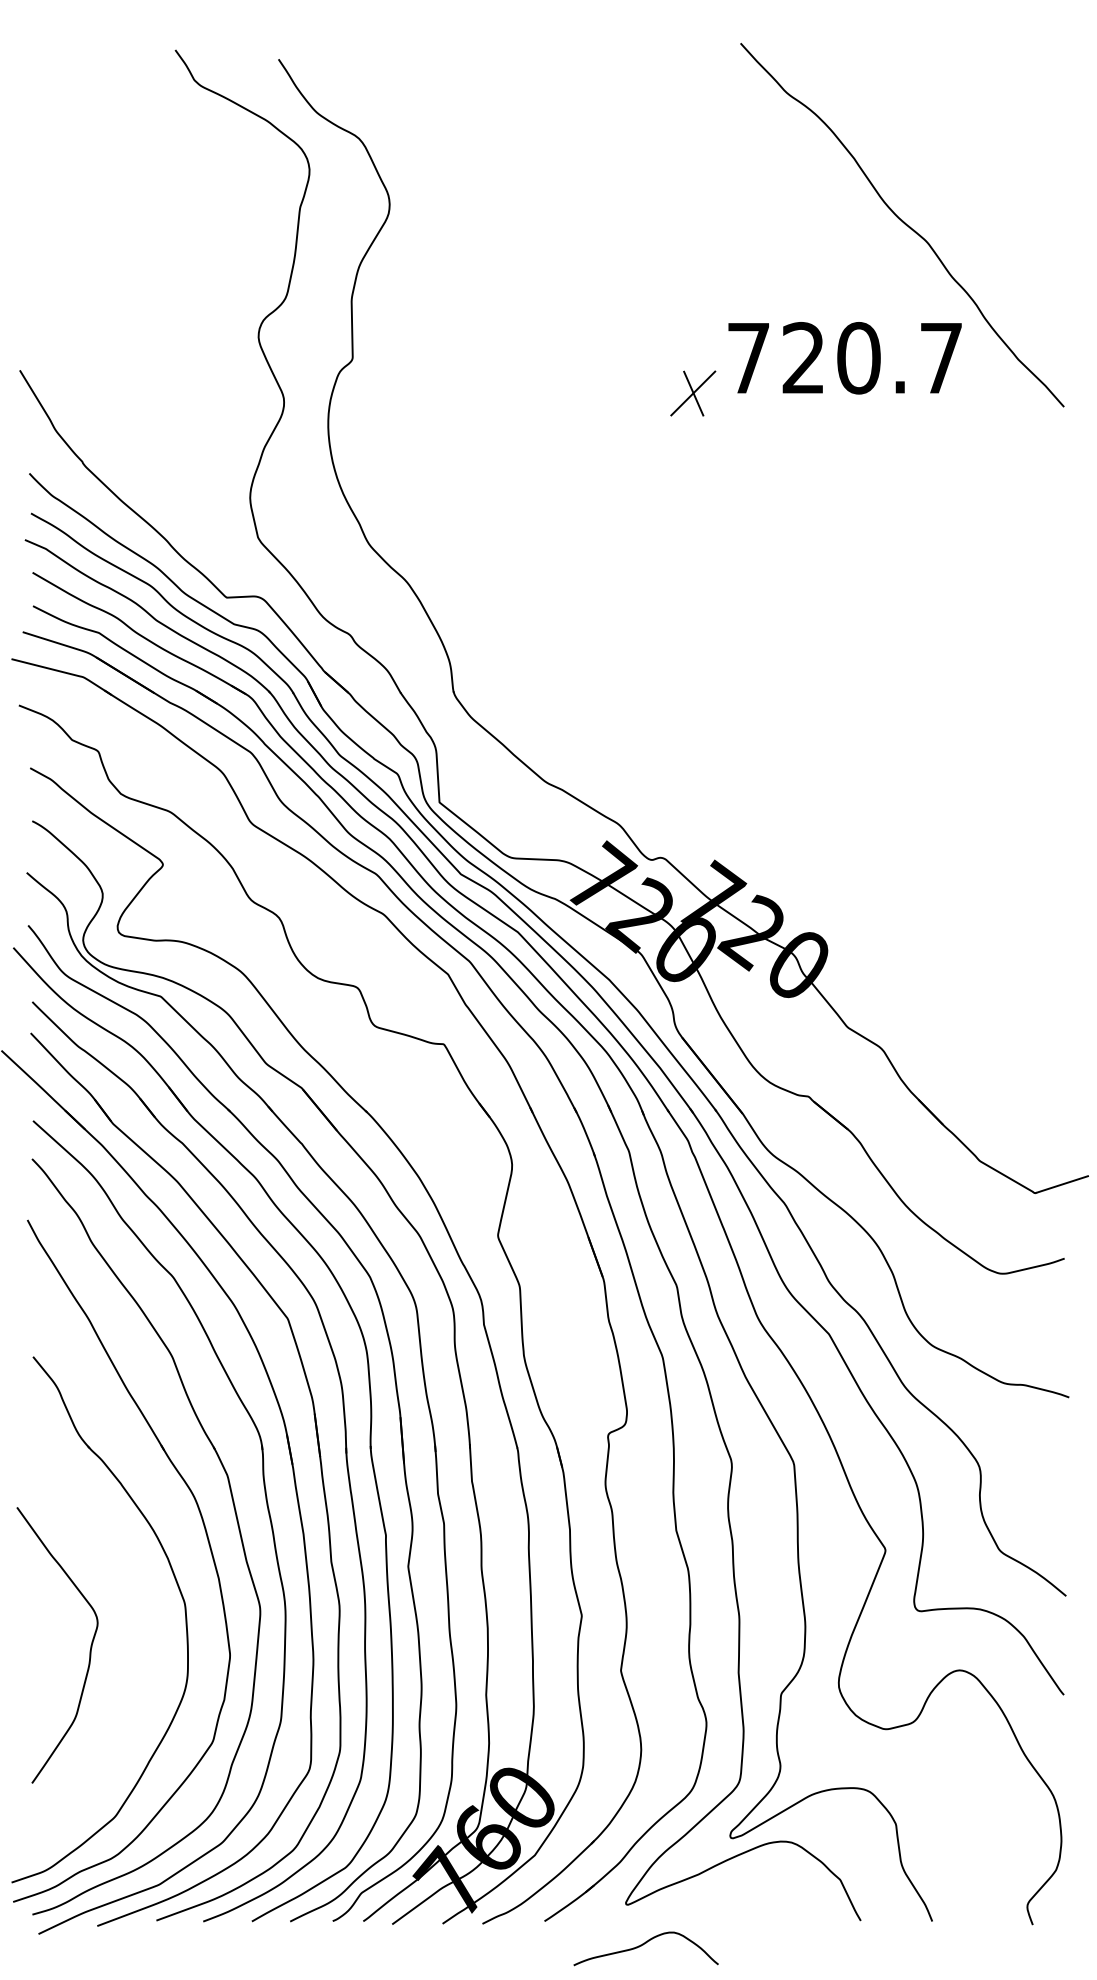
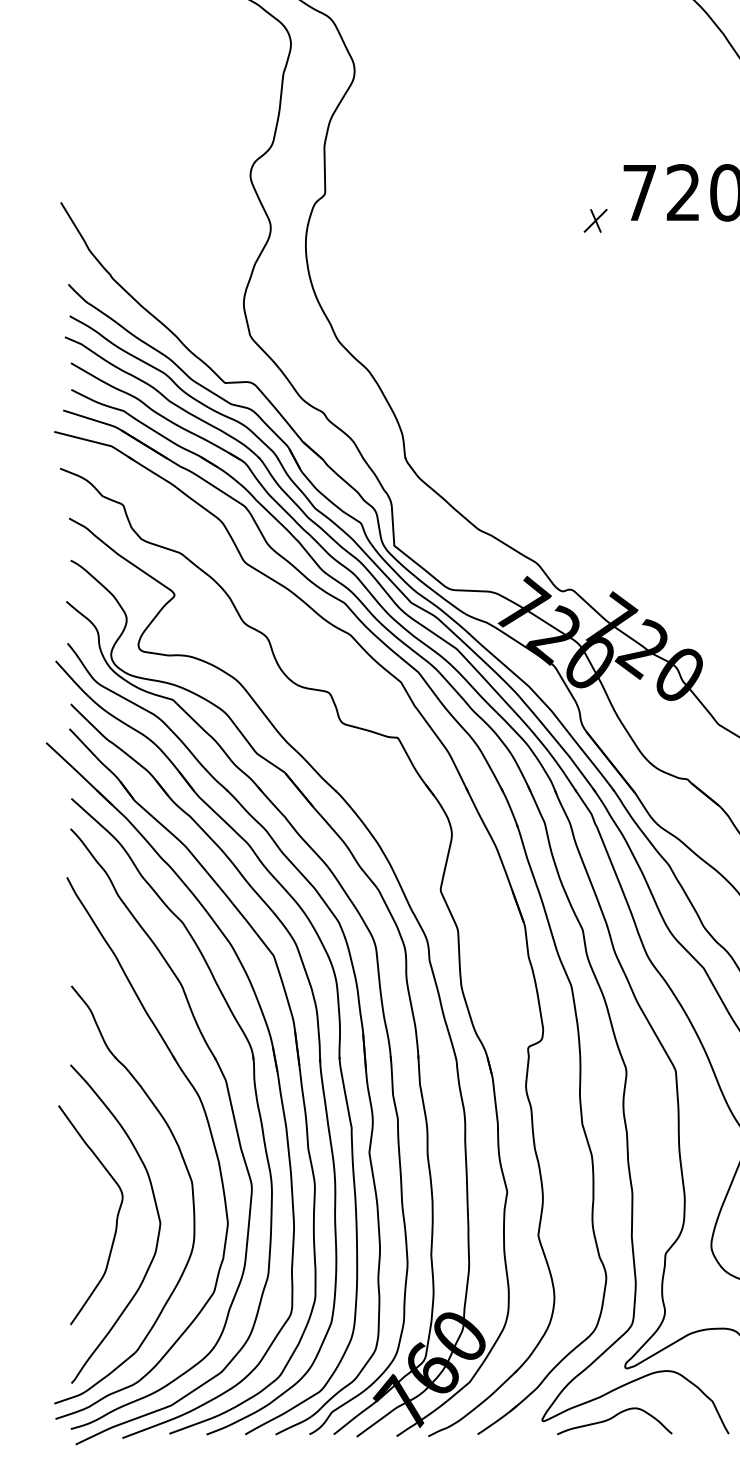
part: (692, 393) -> (595, 220), size x0.62
curve: (141, 1644) -> (157, 1214), added
curve: (643, 1945) -> (612, 1418), moved

